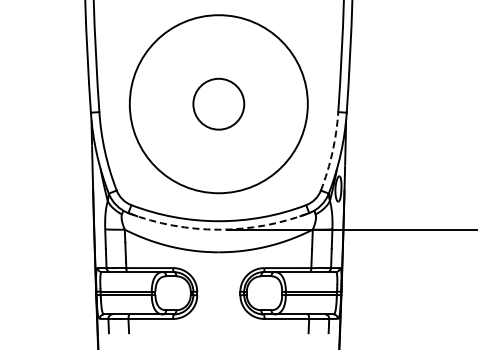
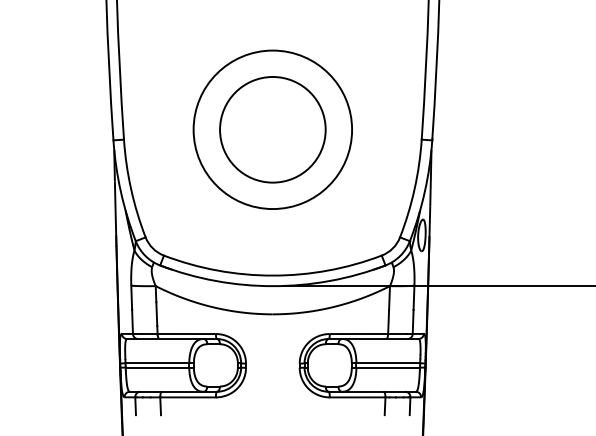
circle: (218, 103) -> (272, 128), size x0.71
circle: (218, 103) -> (272, 128), size x1.67
arc: (332, 151) -> (414, 188), dashed -> solid
arc: (218, 229) -> (272, 285), dashed -> solid

